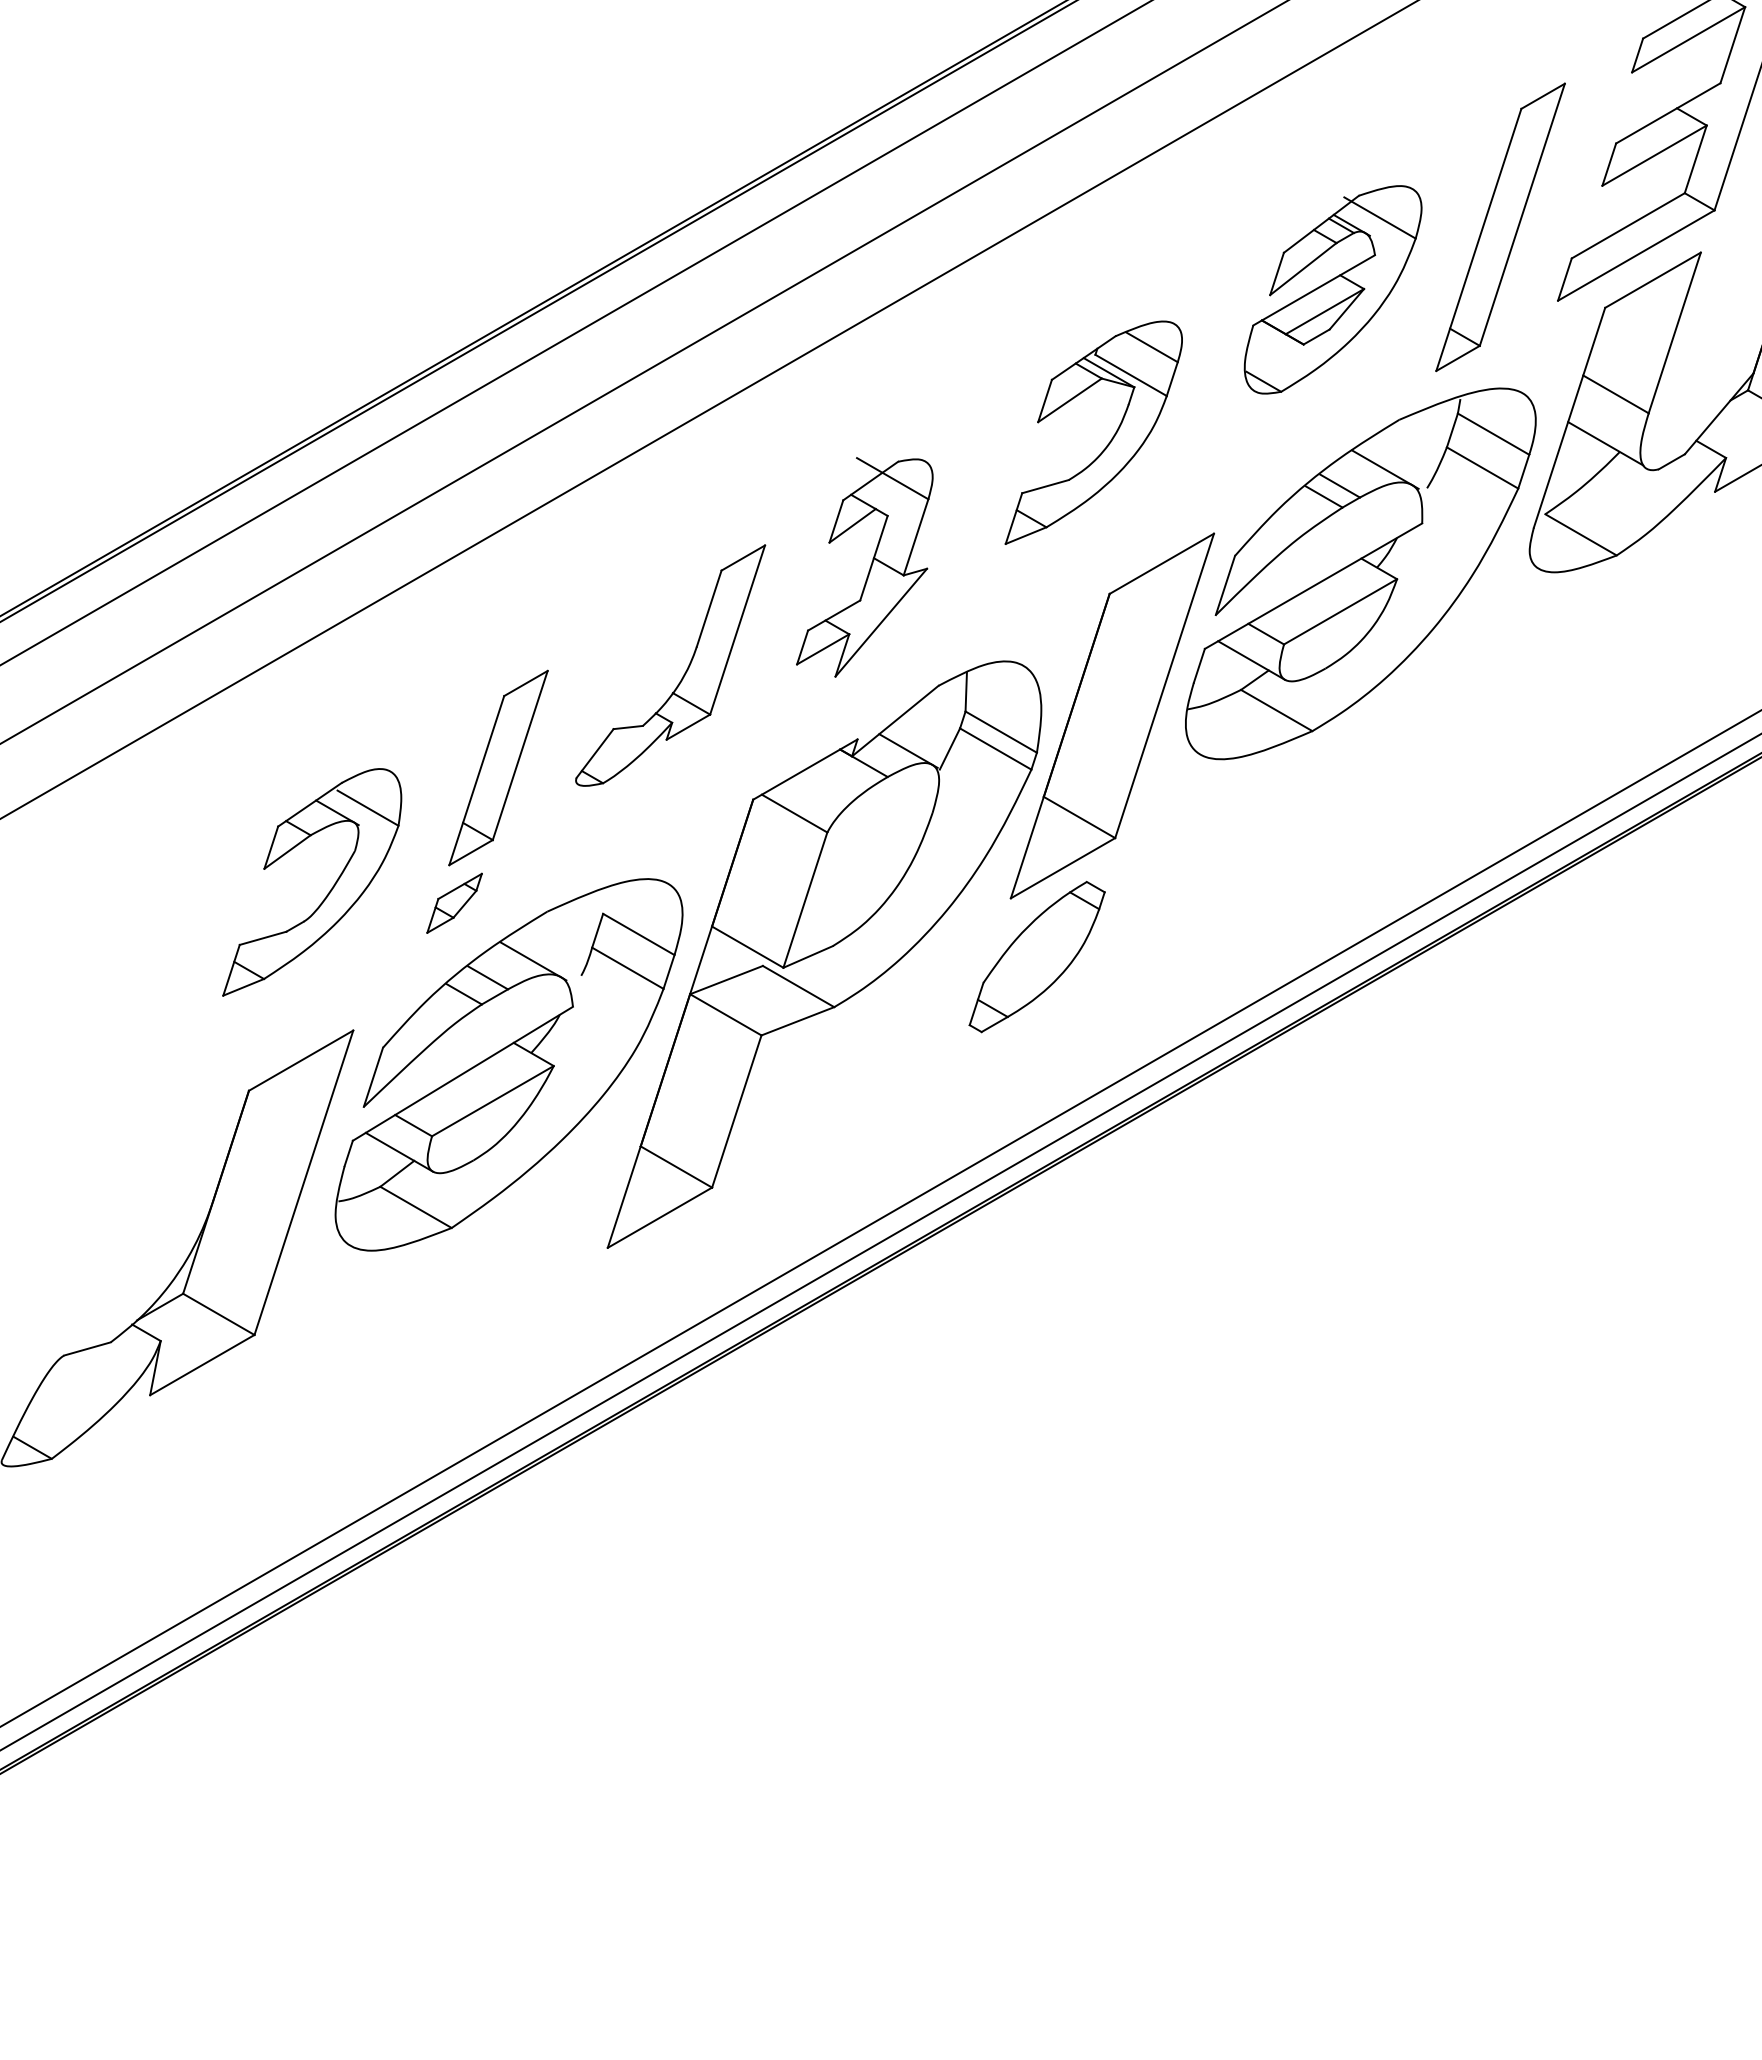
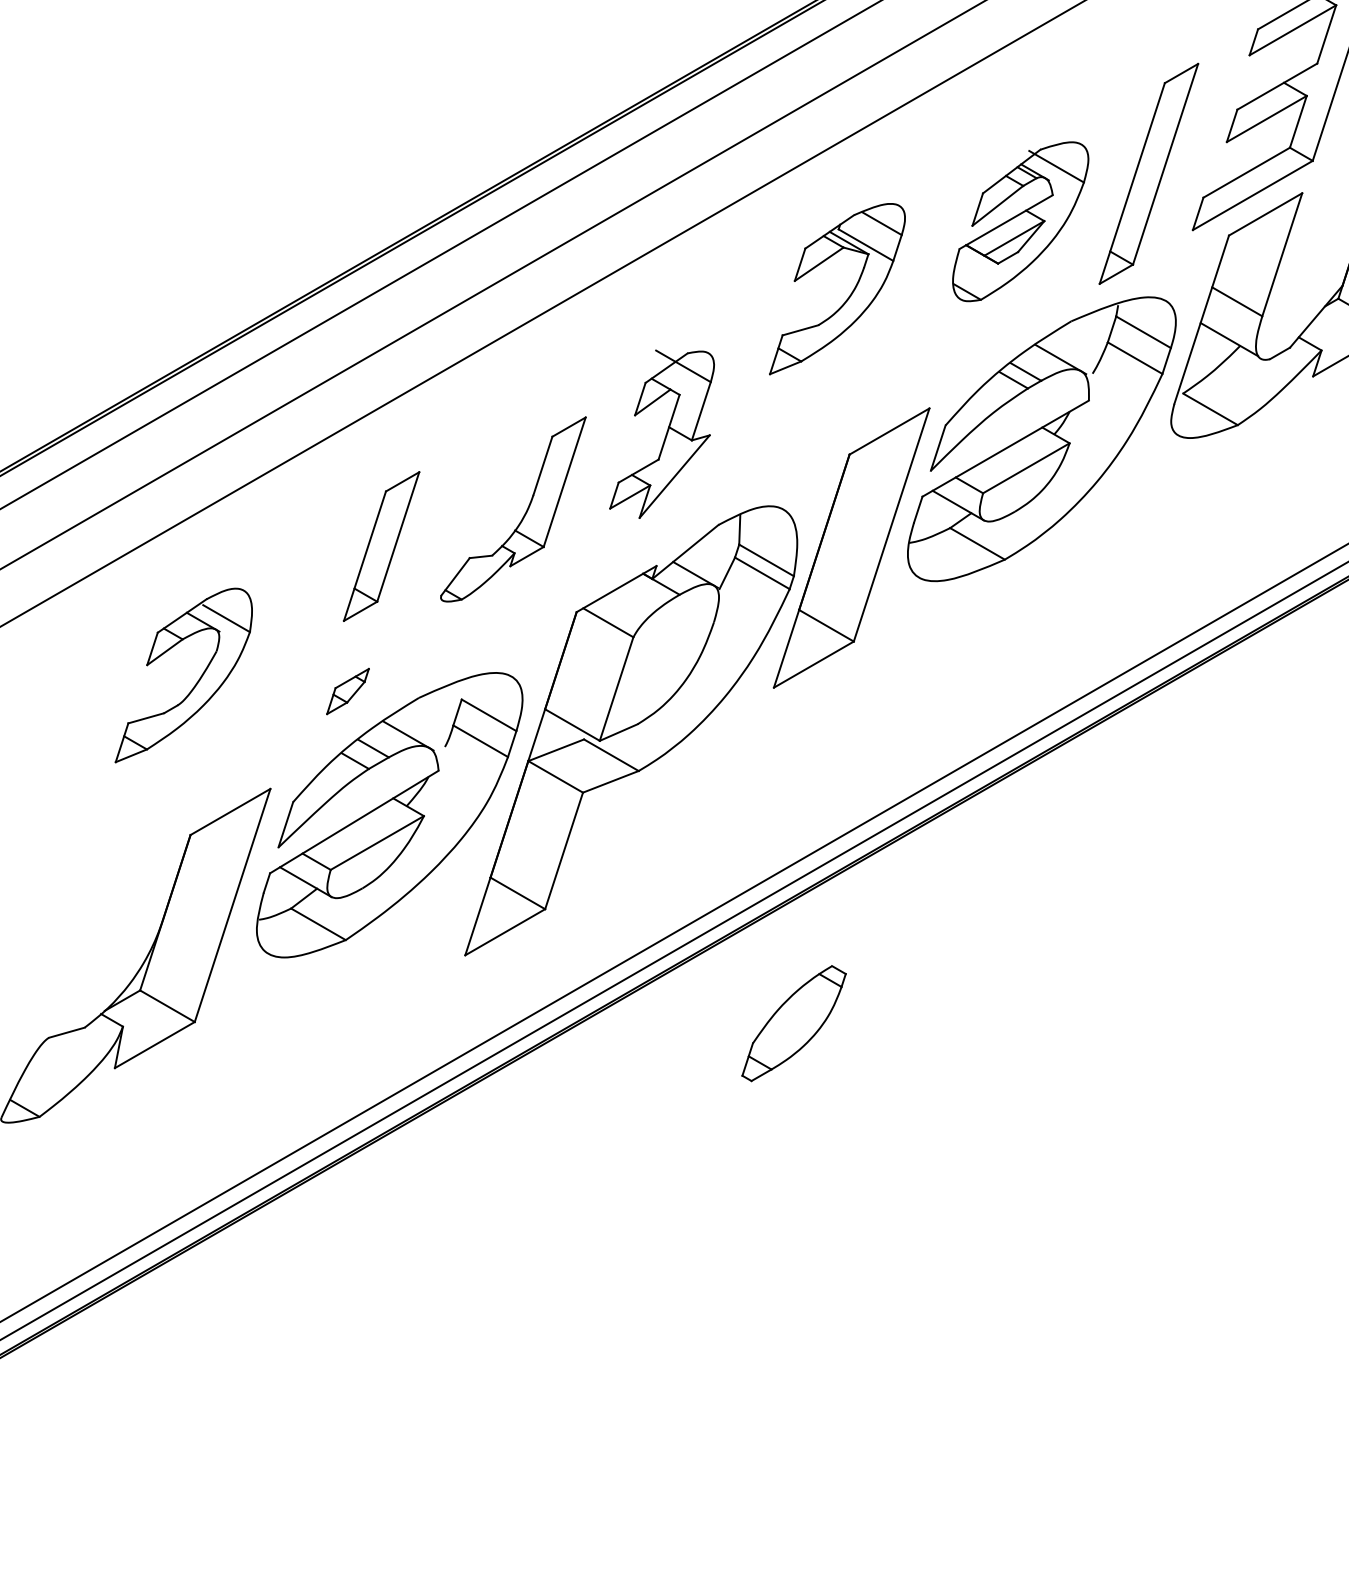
part: (1109, 441) -> (849, 295), moved
part: (498, 767) -> (381, 546), moved
part: (327, 893) -> (195, 683), moved
part: (1036, 956) -> (793, 1023), moved

